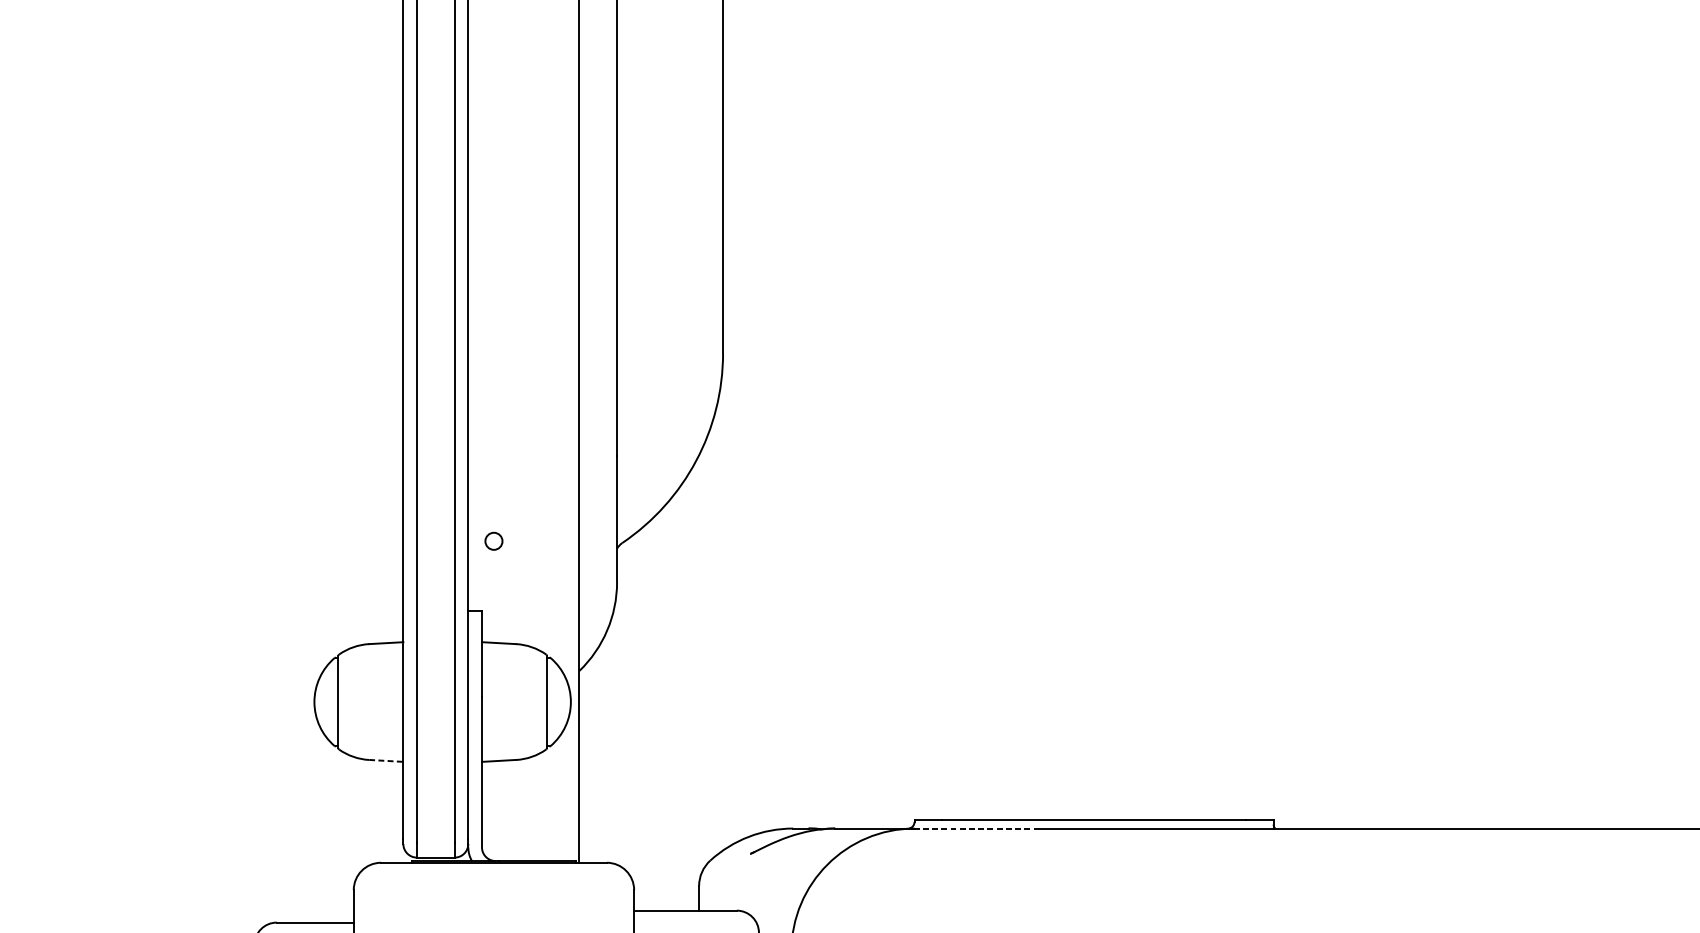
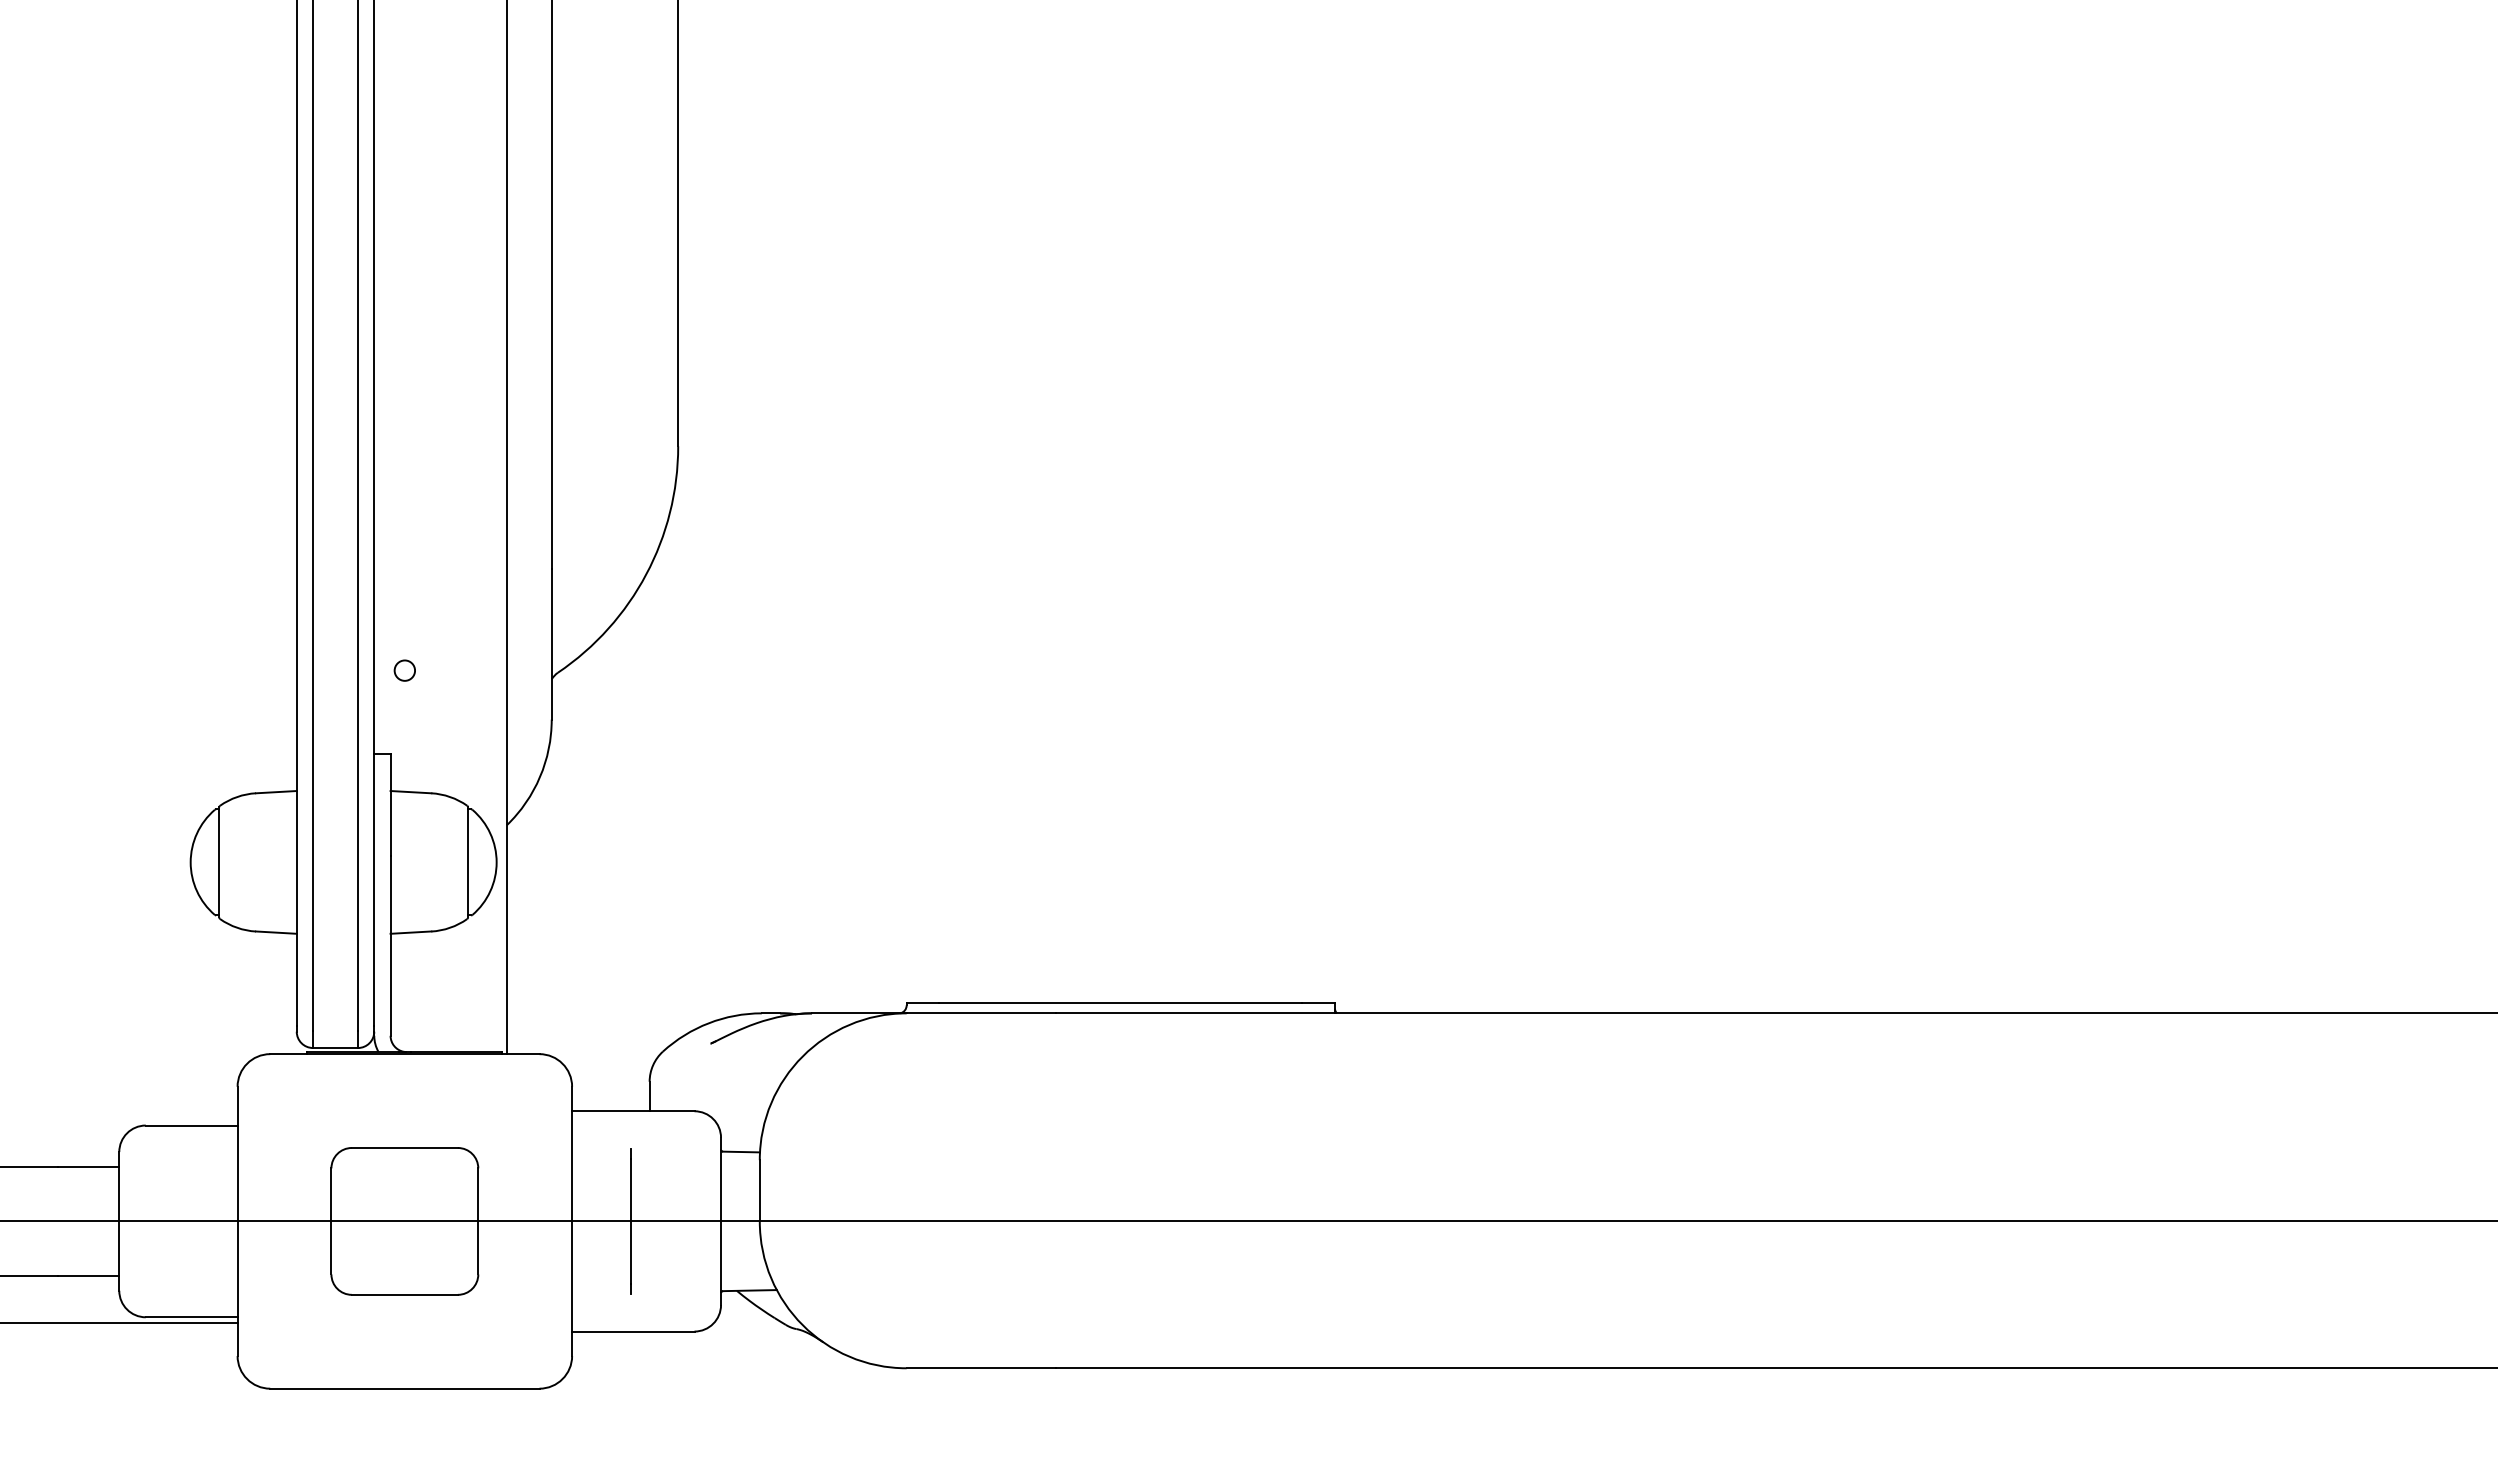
line: (386, 760) -> (276, 932), dashed -> solid
line: (976, 828) -> (980, 1013), dashed -> solid

